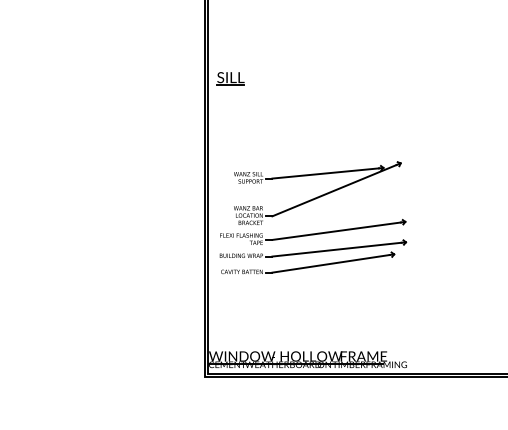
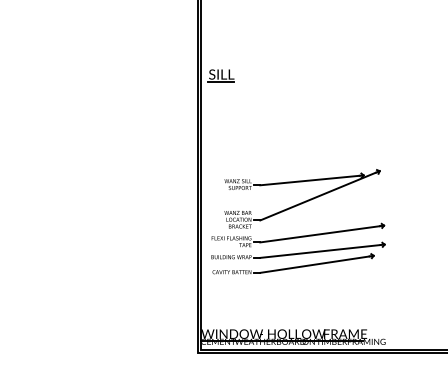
part: (317, 232) -> (302, 235), moved

